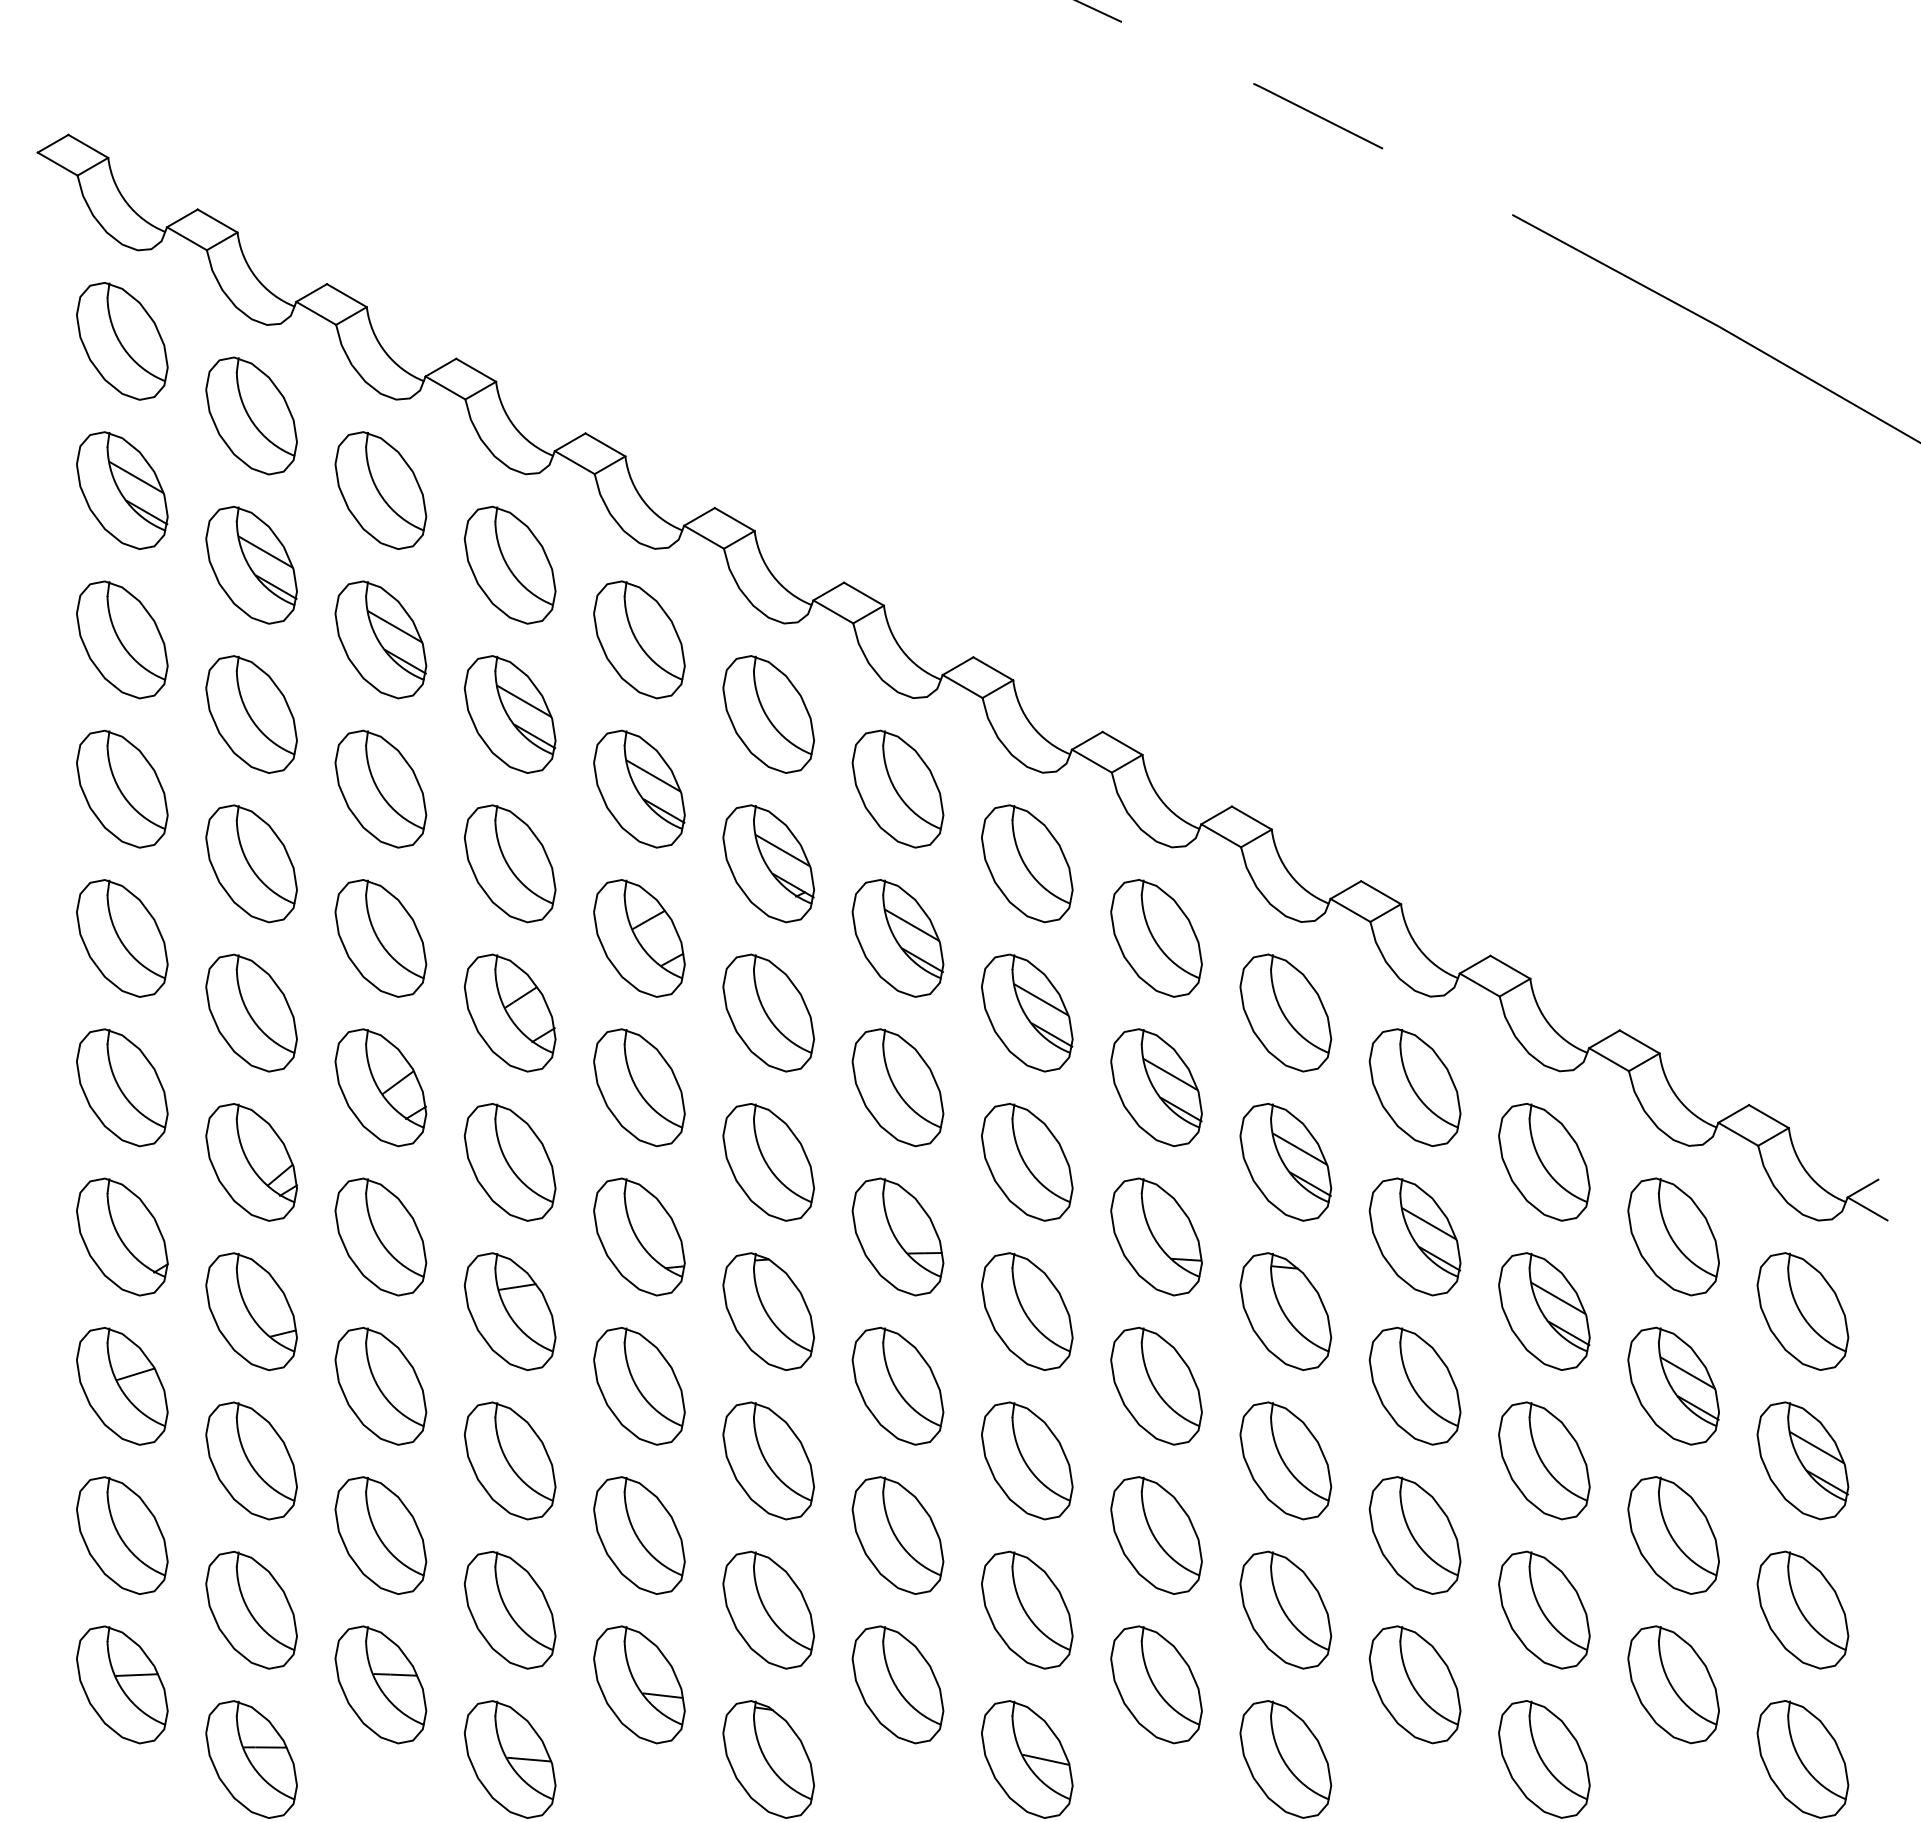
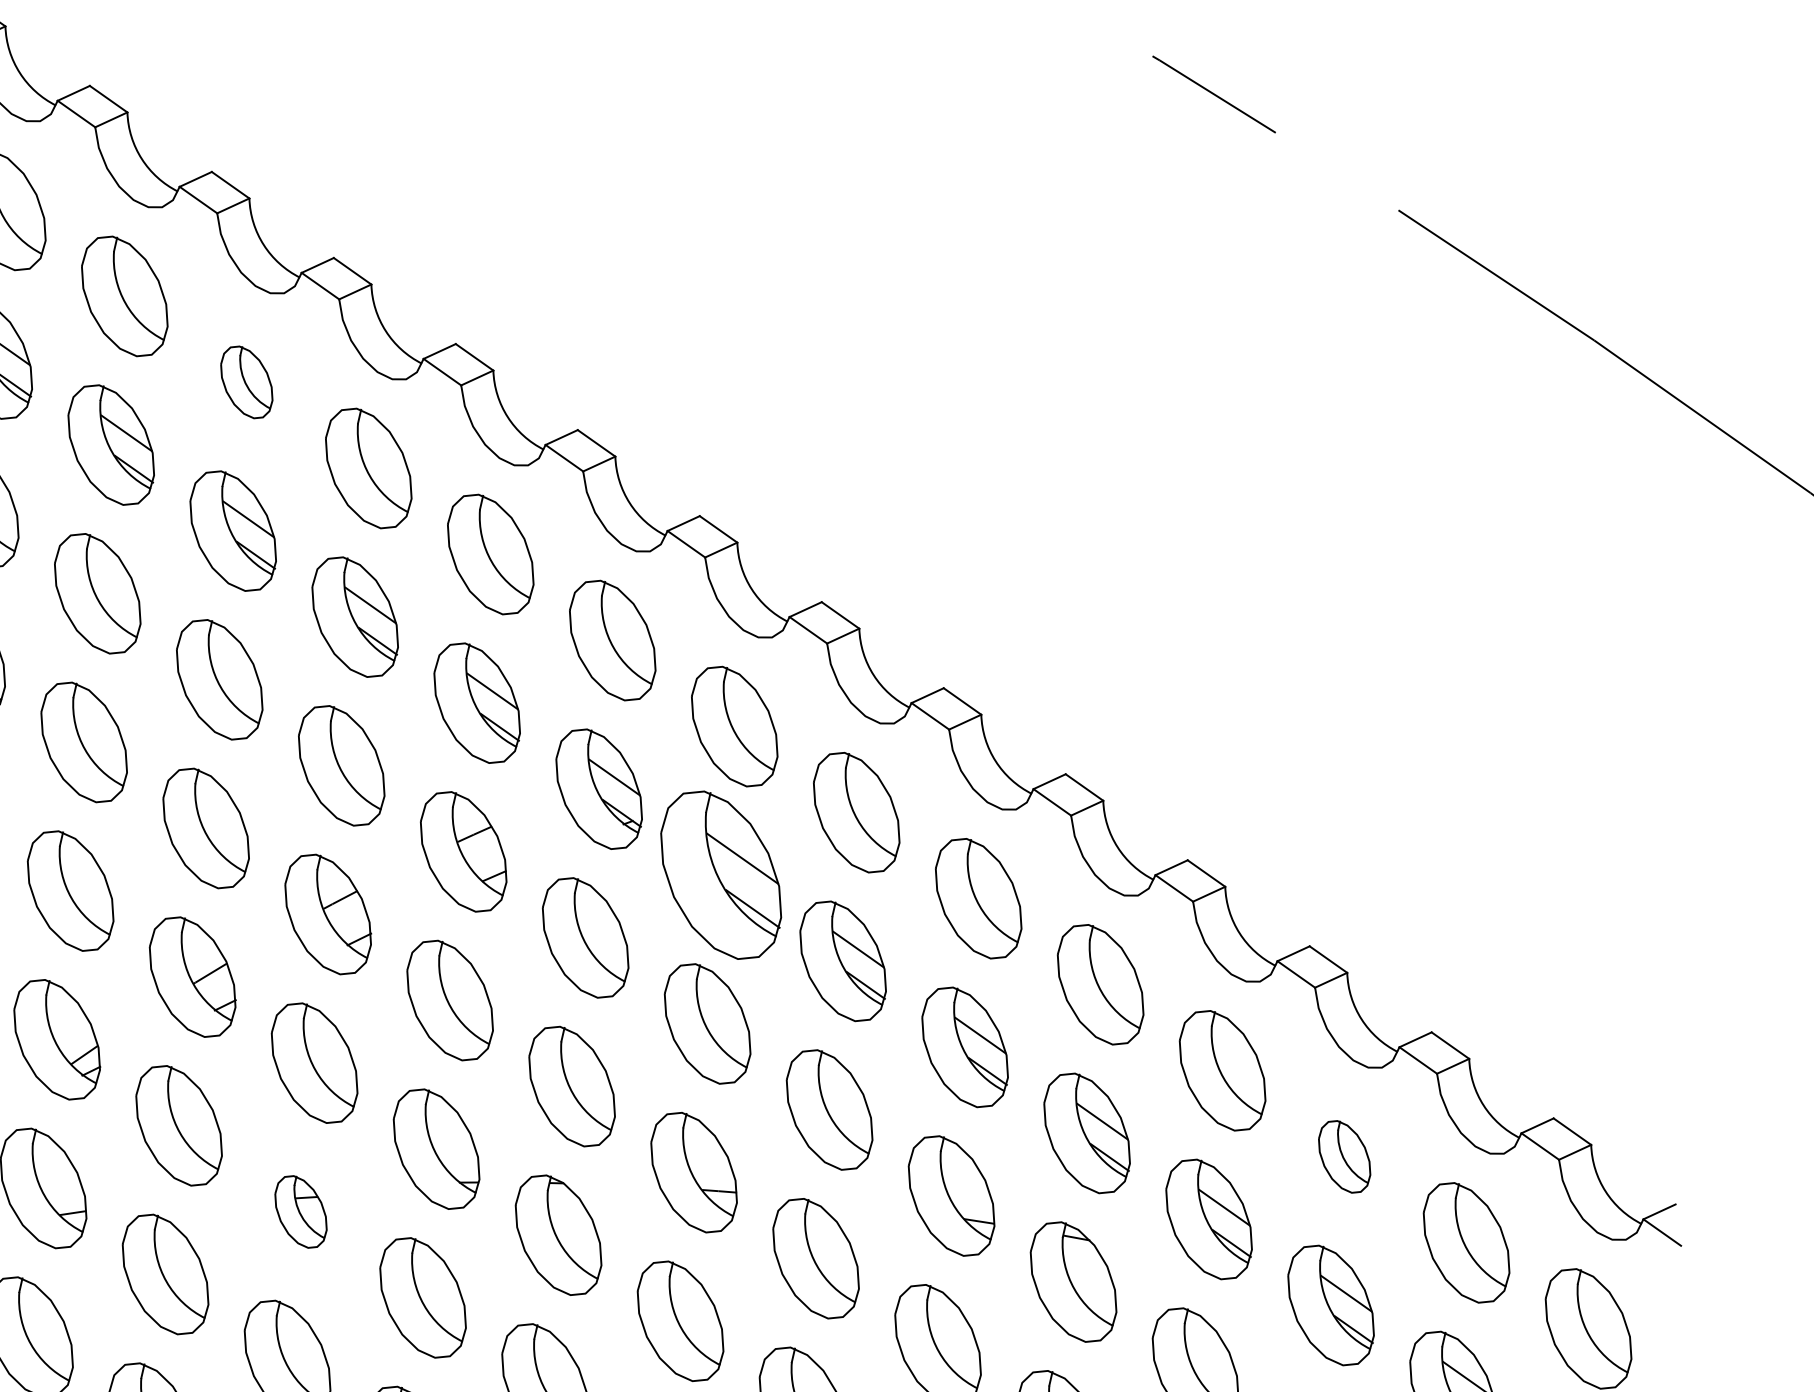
part: (380, 490) -> (246, 382), size x0.6
part: (897, 938) -> (720, 875), size x1.4
part: (1544, 1162) -> (1344, 1157), size x0.6
part: (509, 1311) -> (300, 1211), size x0.6

